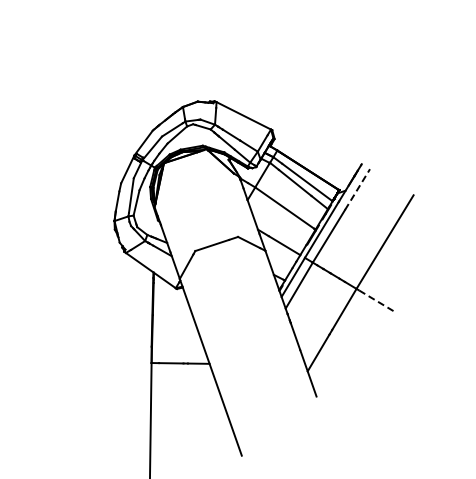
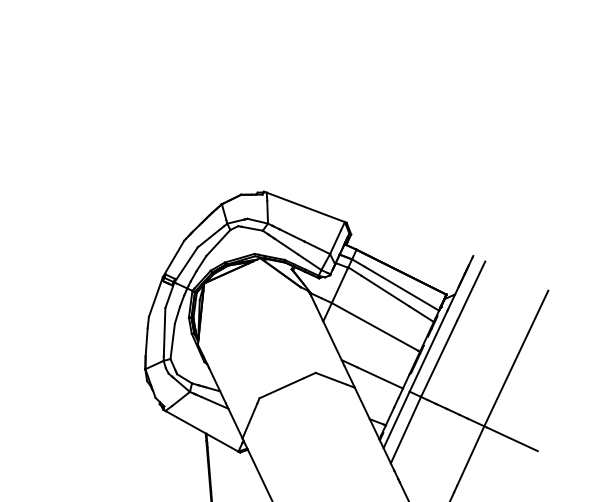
line: (357, 189) -> (471, 291), dashed -> solid
line: (375, 300) -> (511, 439), dashed -> solid

